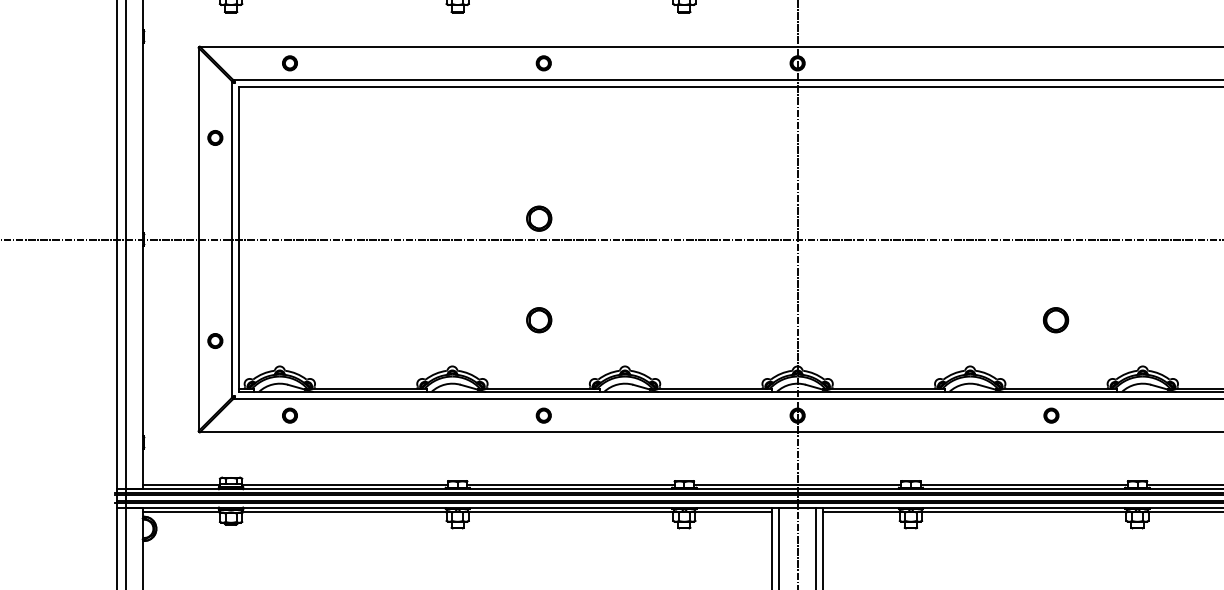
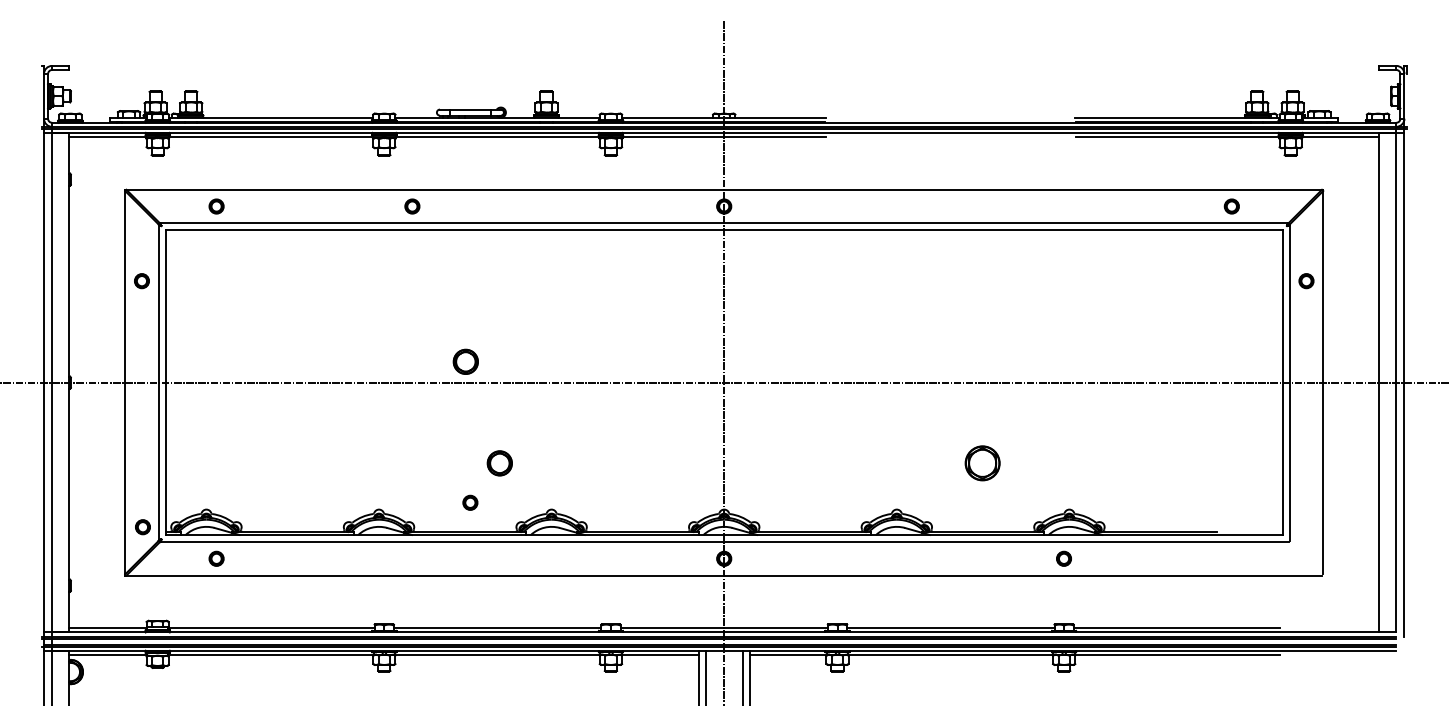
circle: (543, 63) -> (412, 206), moved
part: (538, 320) -> (499, 463), moved
part: (1055, 320) -> (982, 463), size x1.4
part: (214, 341) -> (142, 527), moved
part: (543, 415) -> (470, 502), moved
part: (1050, 415) -> (1063, 558), moved

